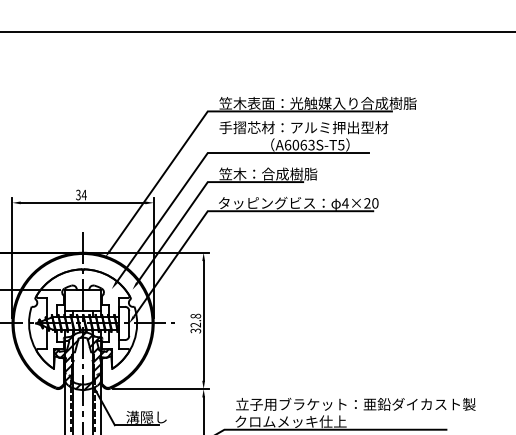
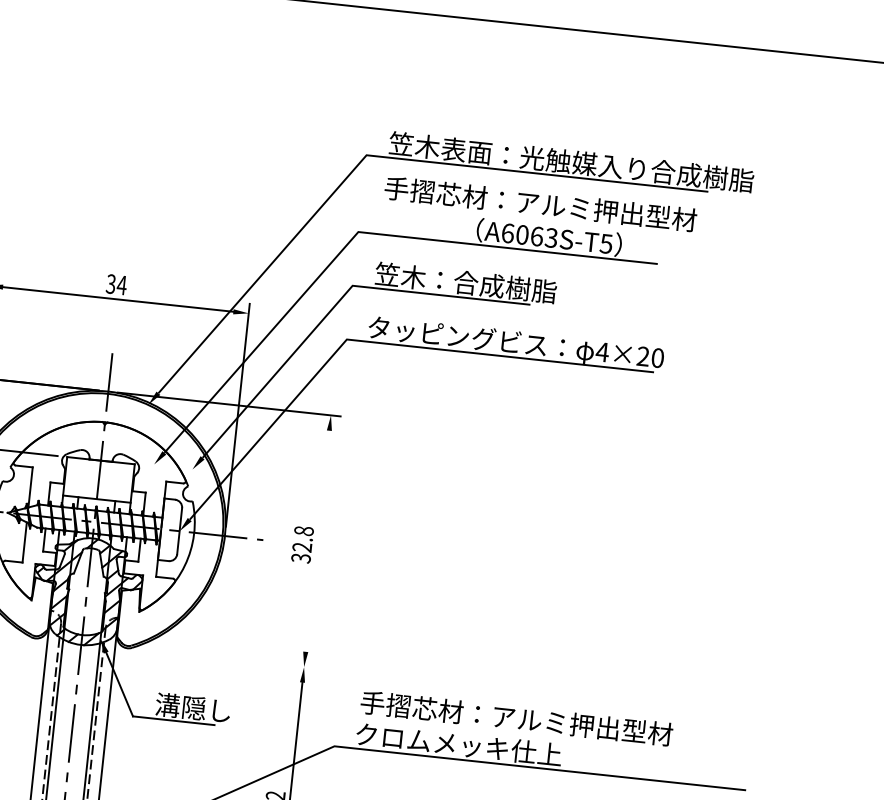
line: (203, 320) -> (317, 540), removed
line: (160, 389) -> (224, 659), removed
text: (355, 403) -> (581, 723), 立子用ブラケット：亜鉛ダイカスト製 -> 手摺芯材：アルミ押出型材

